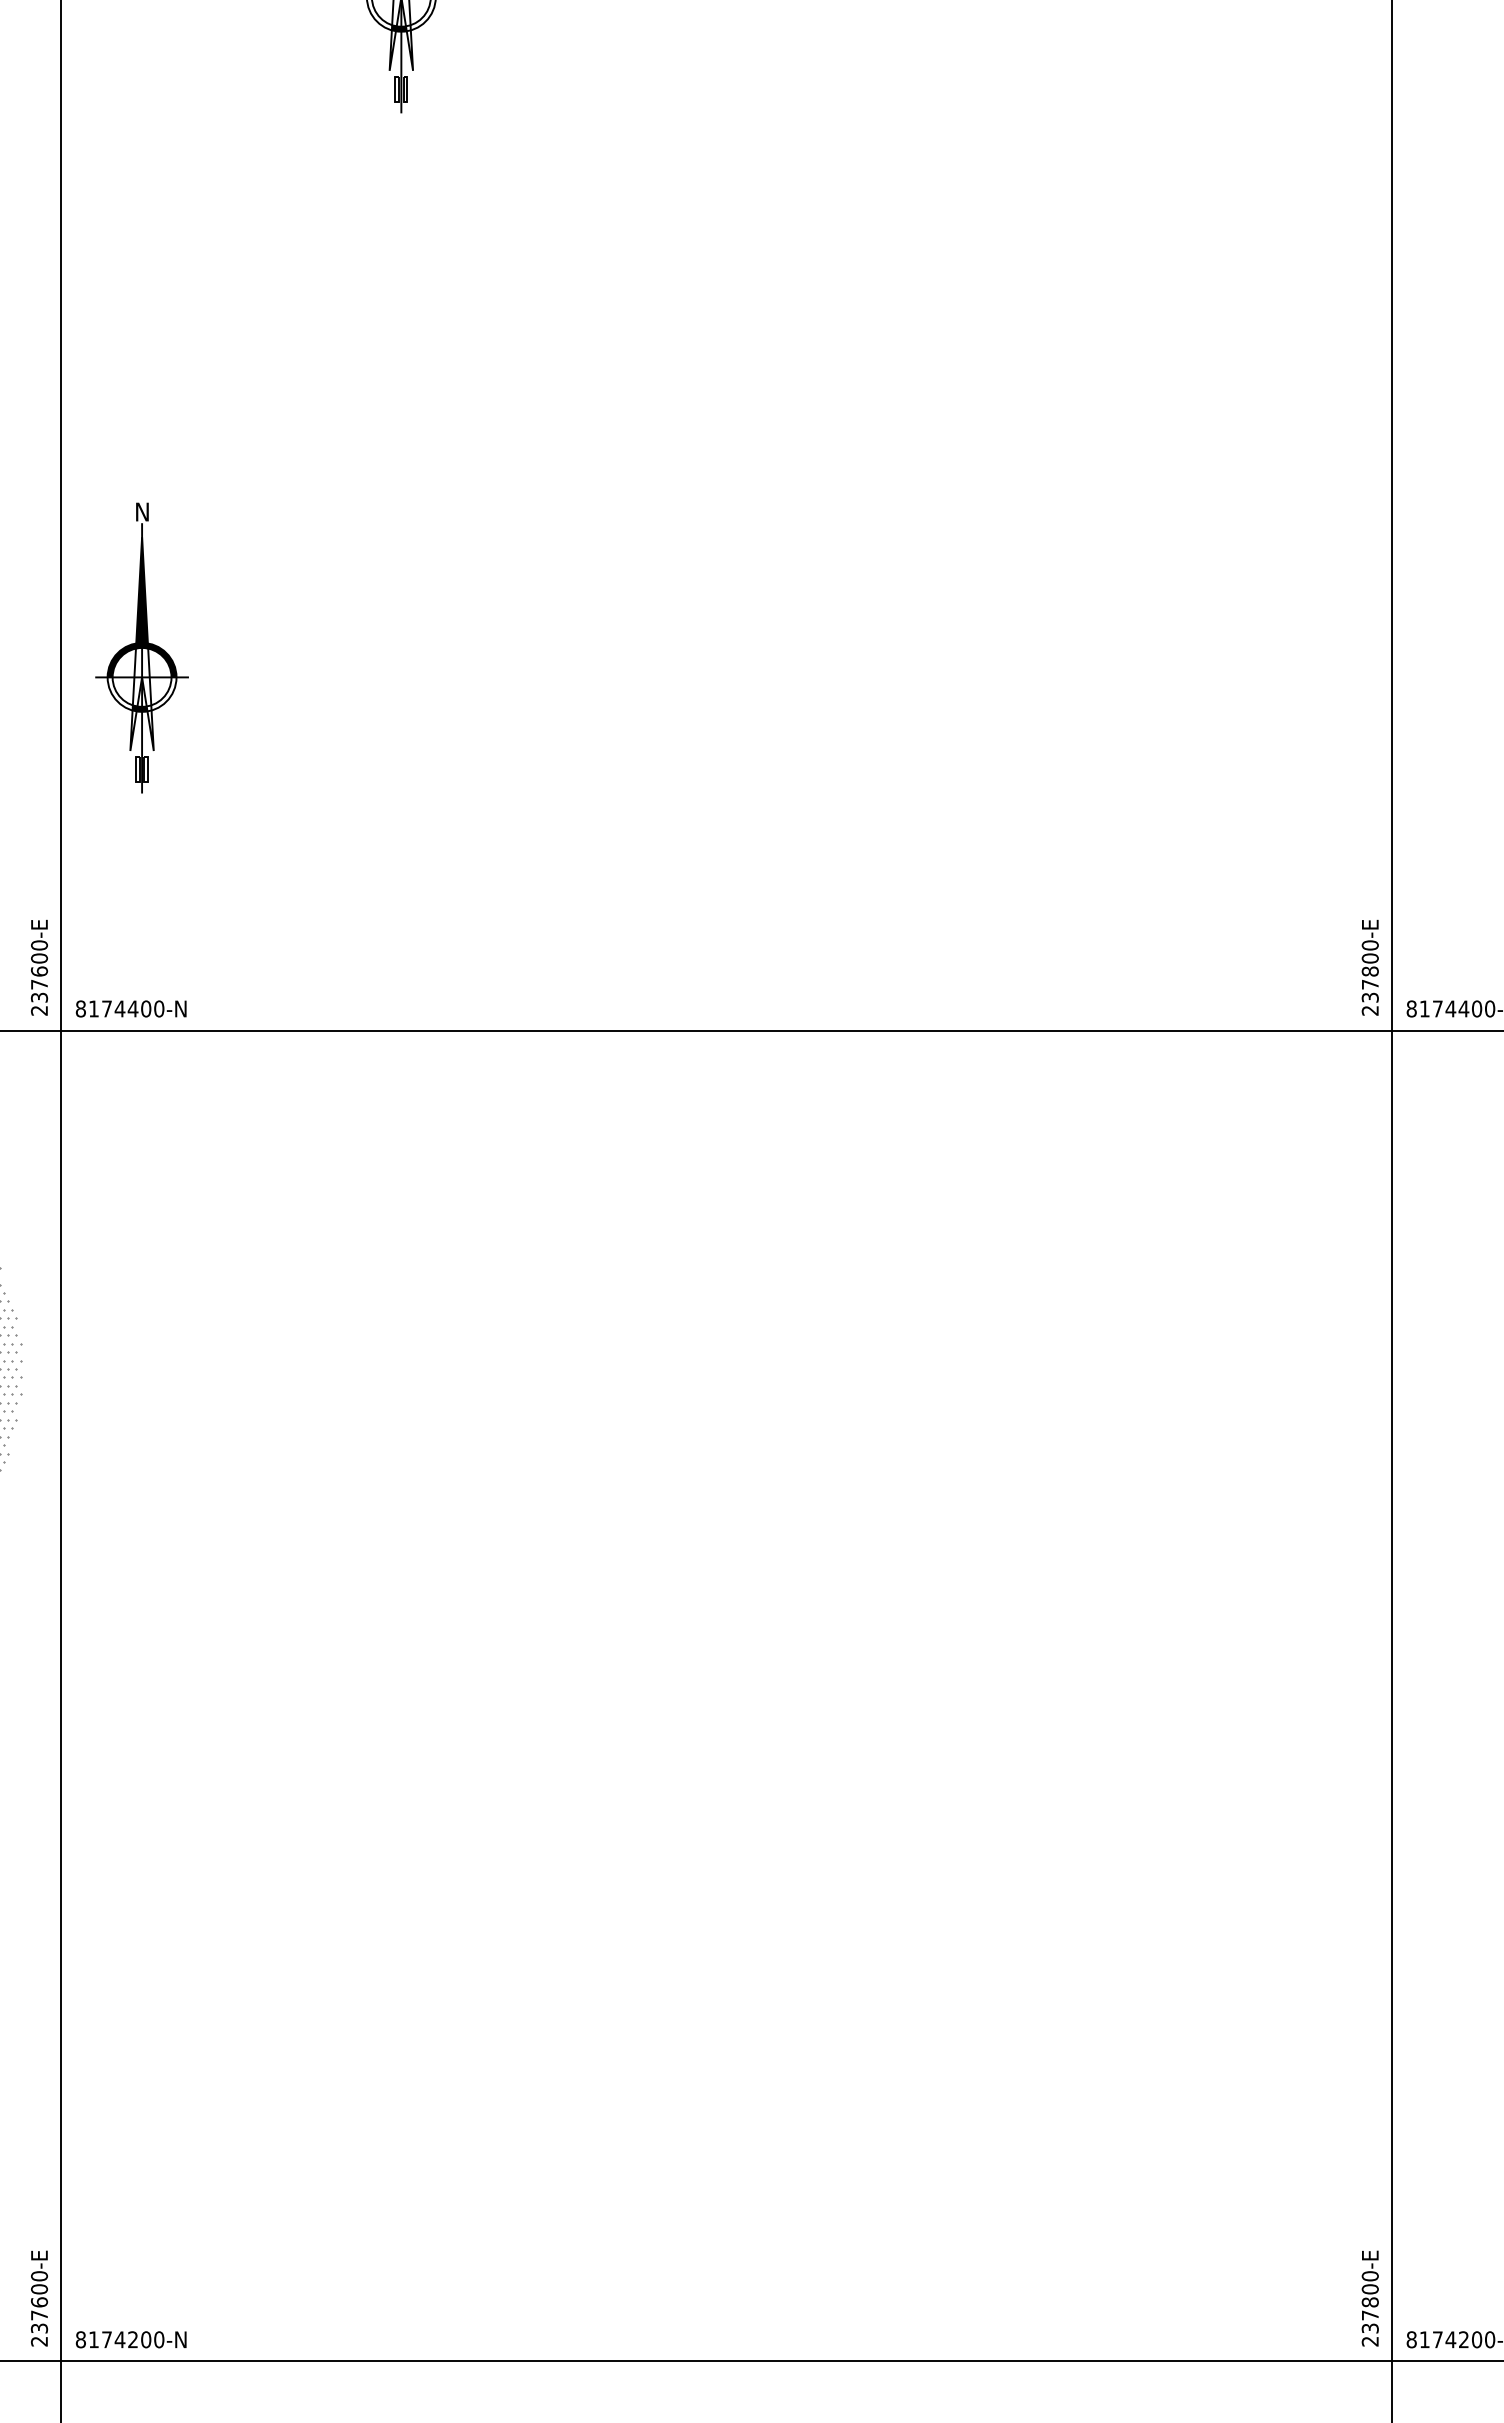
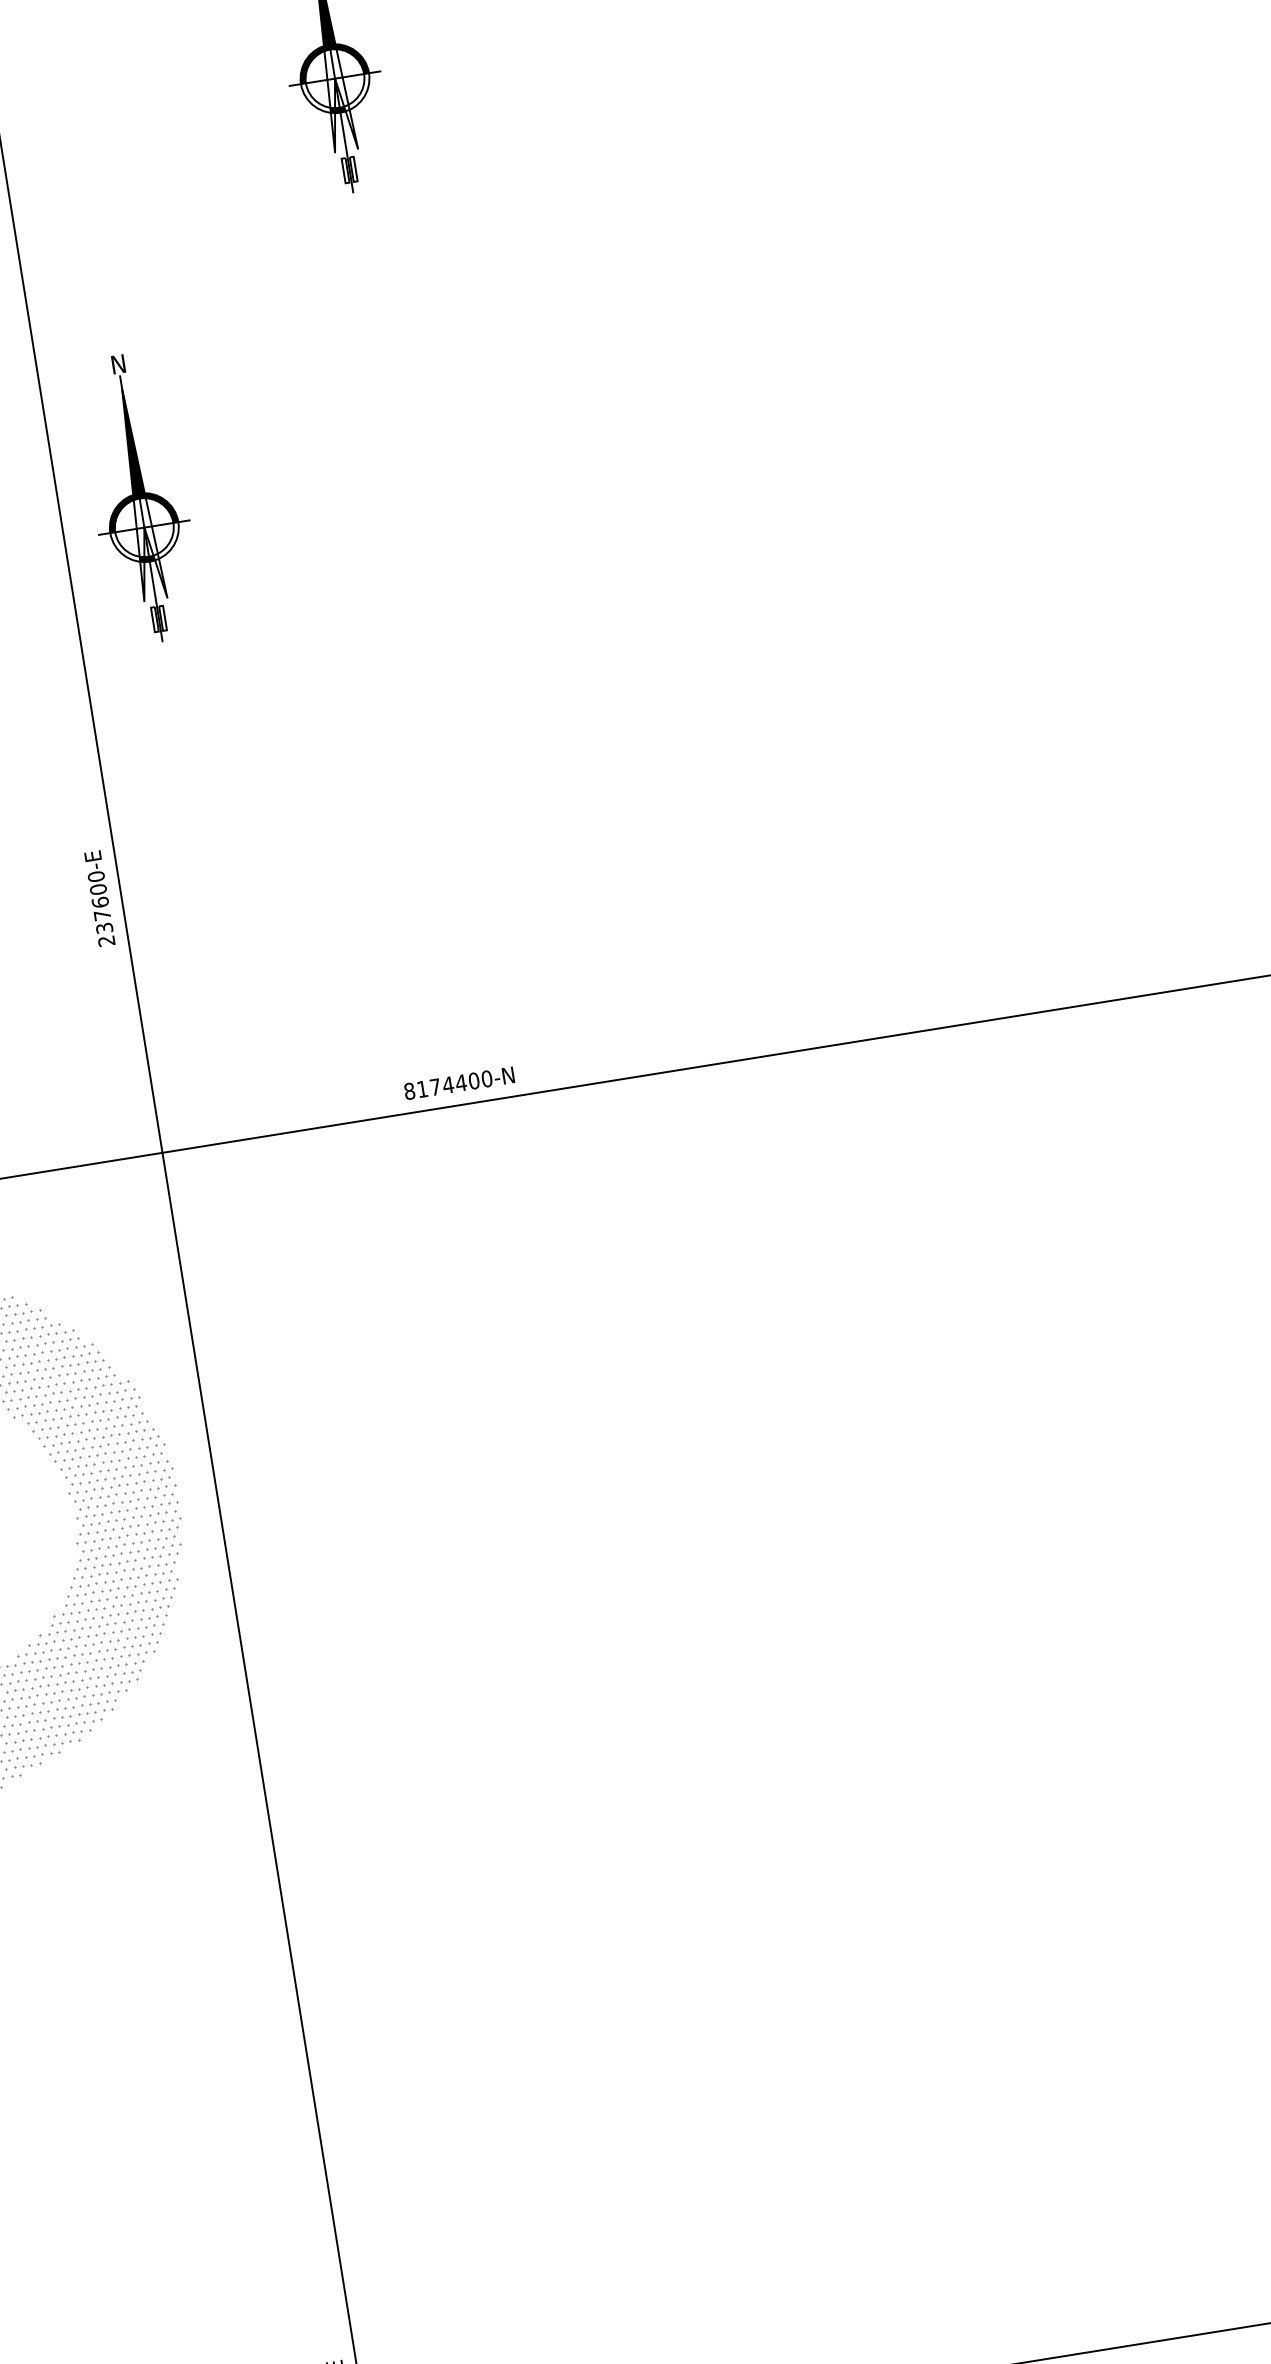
part: (141, 647) -> (139, 498), moved
text: (39, 967) -> (99, 898), moved
text: (130, 1008) -> (458, 1083), moved

